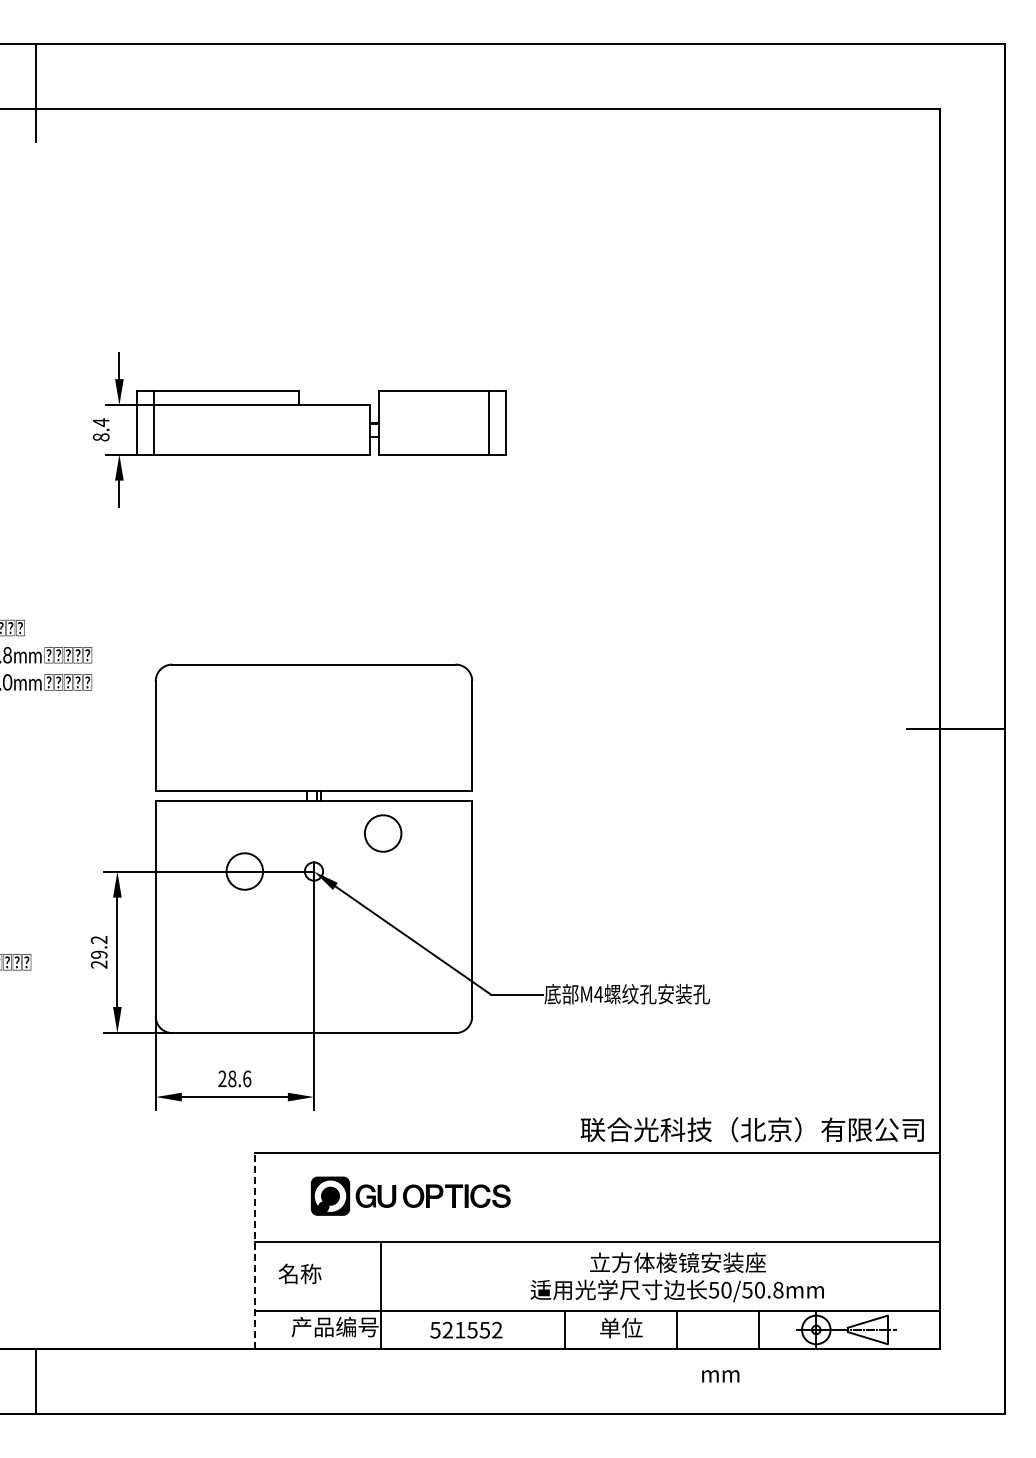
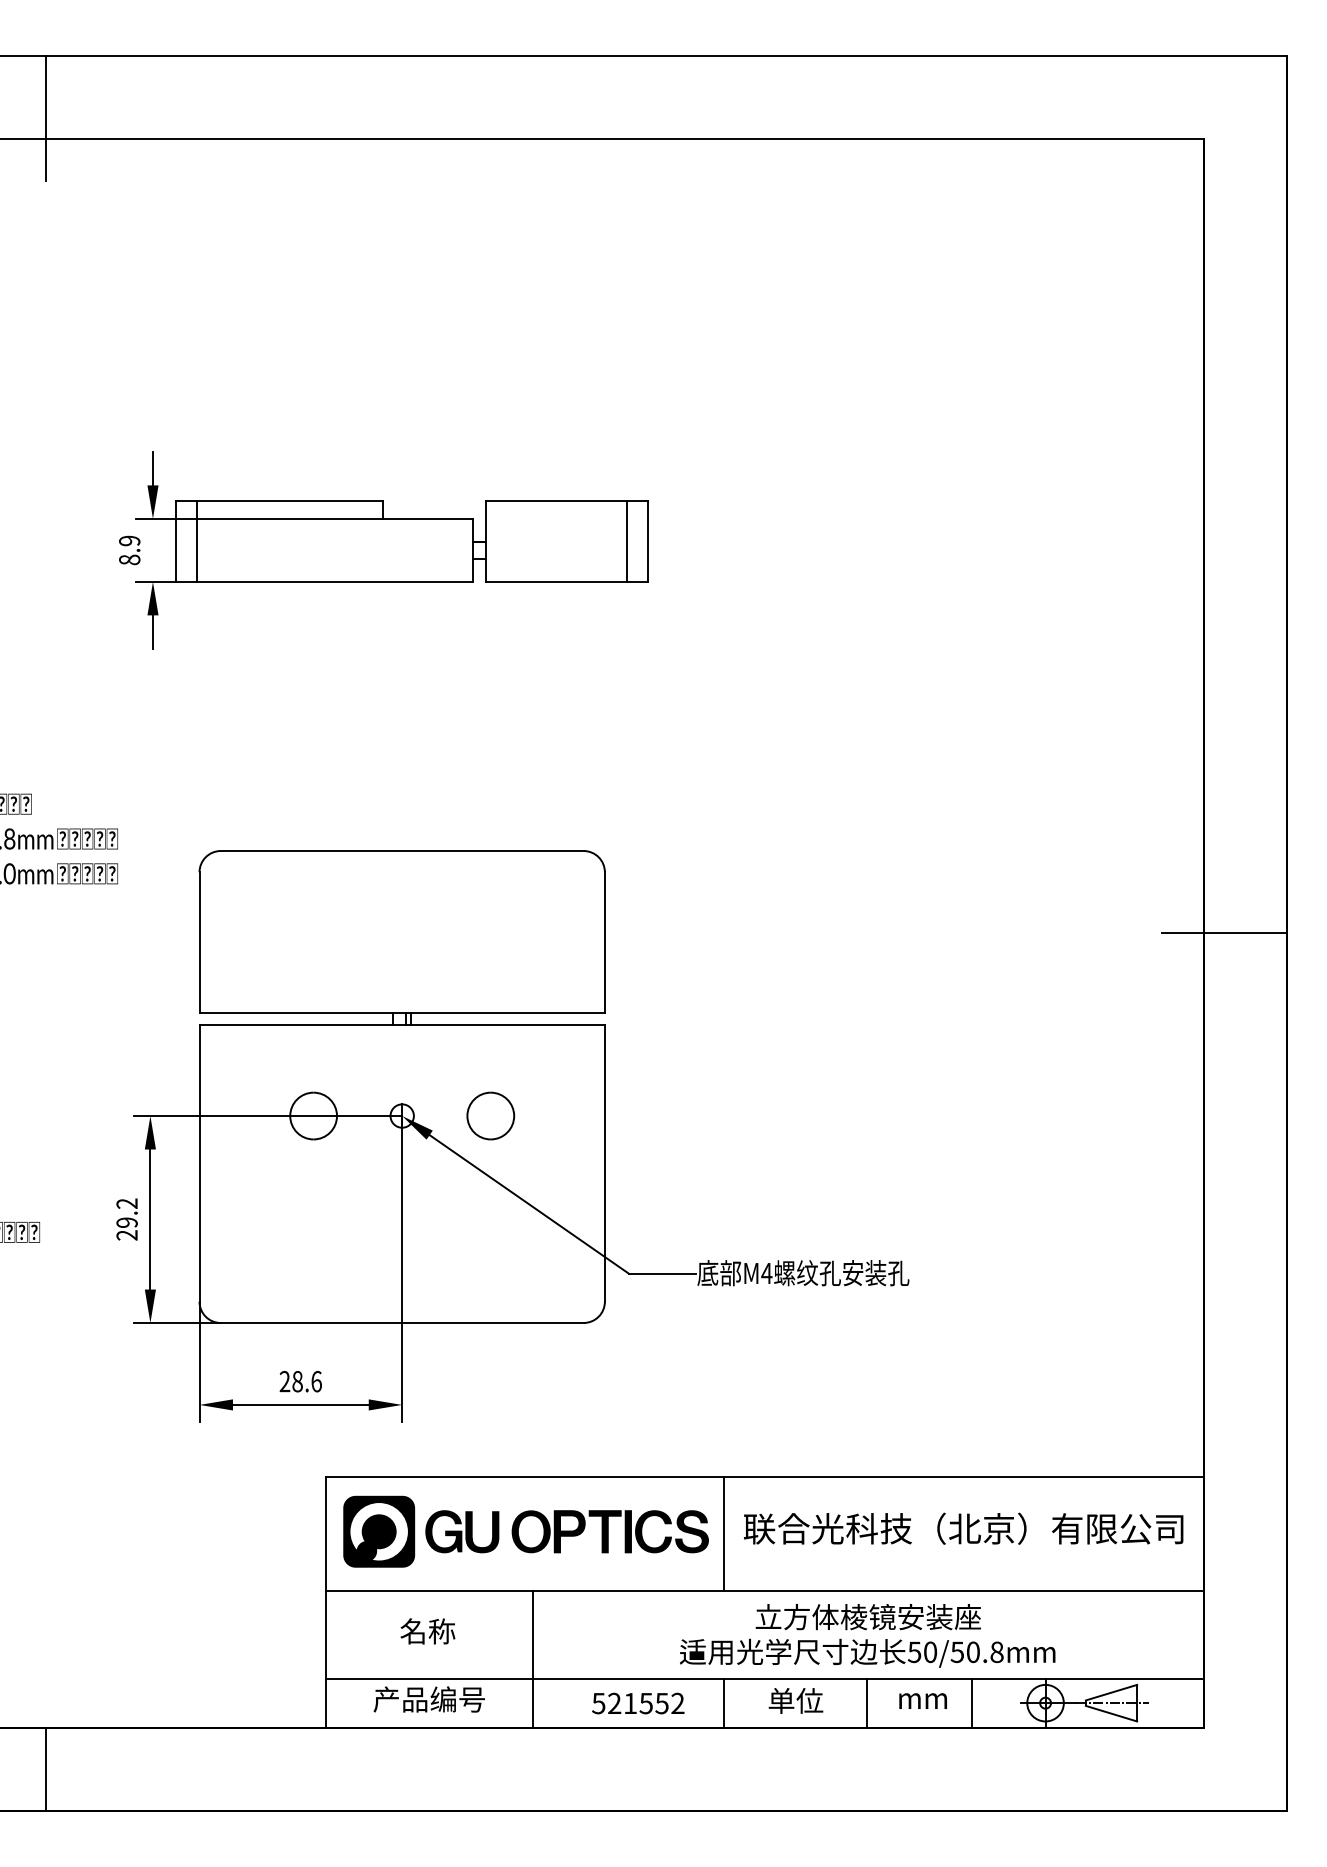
text: (100, 422) -> (128, 540), 8.4 -> 8.9
part: (383, 833) -> (491, 1116), moved
text: (751, 1129) -> (962, 1528), moved
part: (410, 1196) -> (525, 1532), size x1.43
line: (565, 1197) -> (724, 1533), added
line: (254, 1251) -> (326, 1602), dashed -> solid
text: (299, 1273) -> (427, 1630), moved
line: (381, 1295) -> (533, 1659), moved
text: (466, 1329) -> (638, 1702), moved
text: (720, 1376) -> (922, 1701), moved

